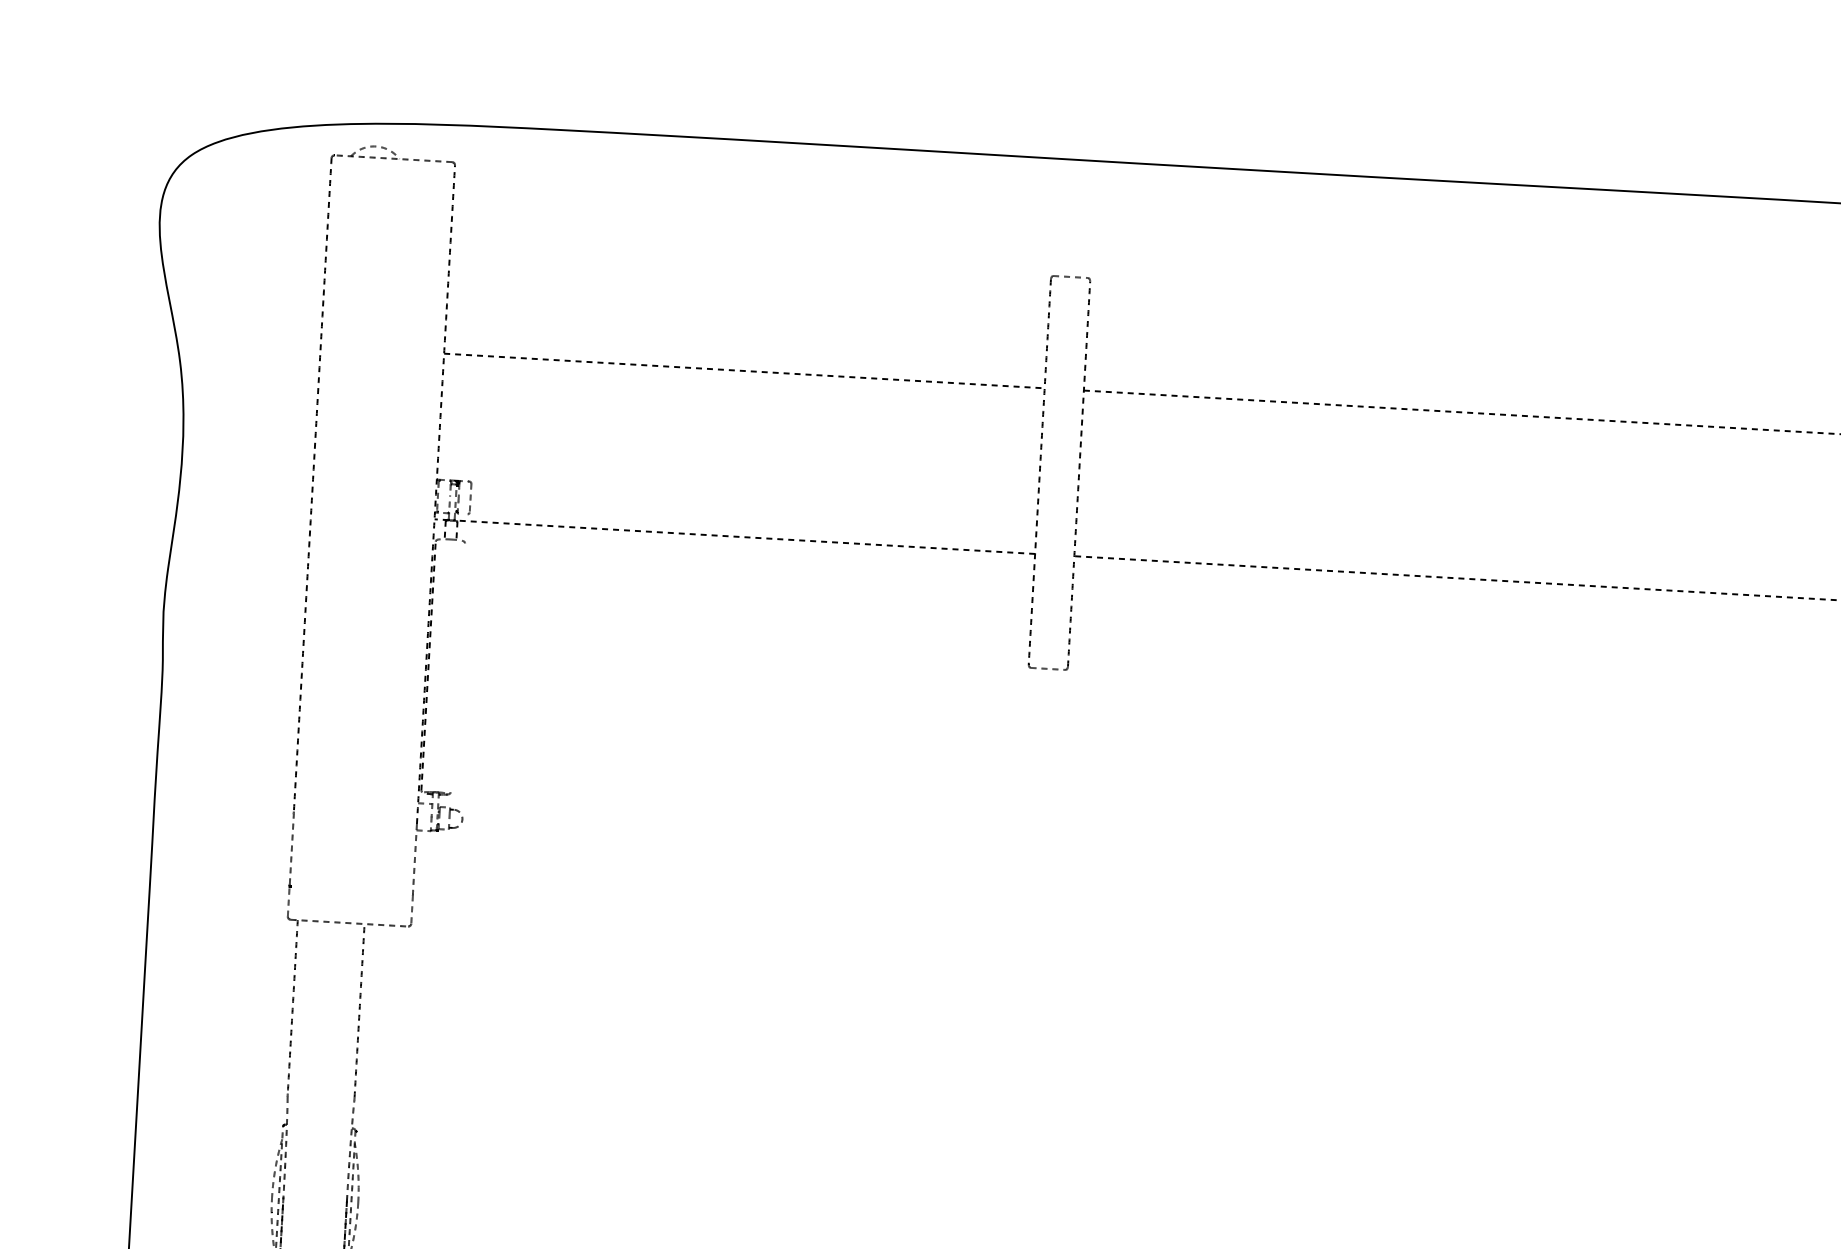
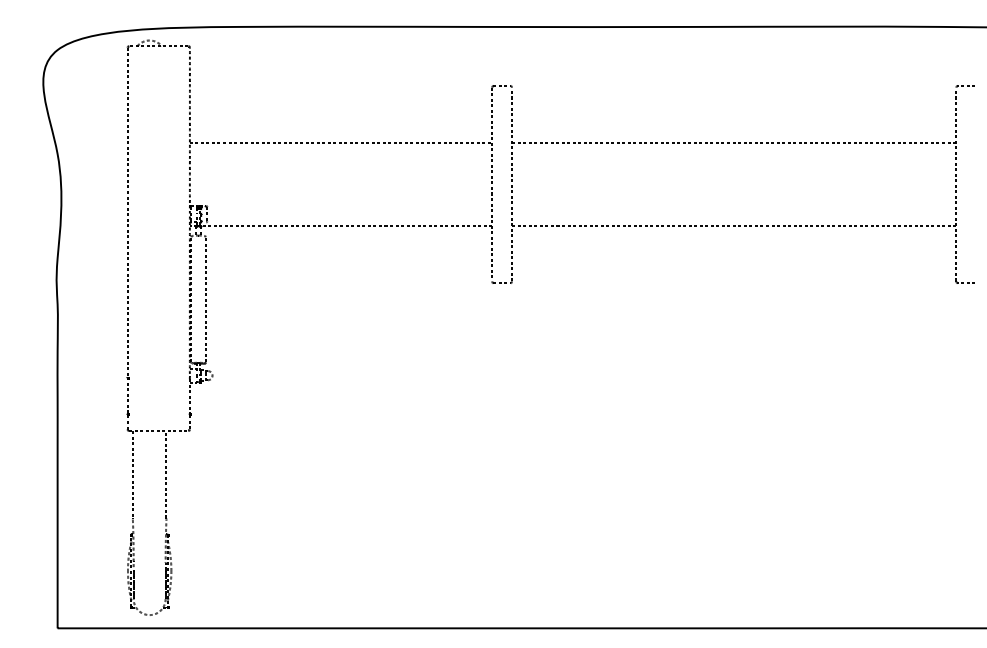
line: (457, 667) -> (205, 299), added

